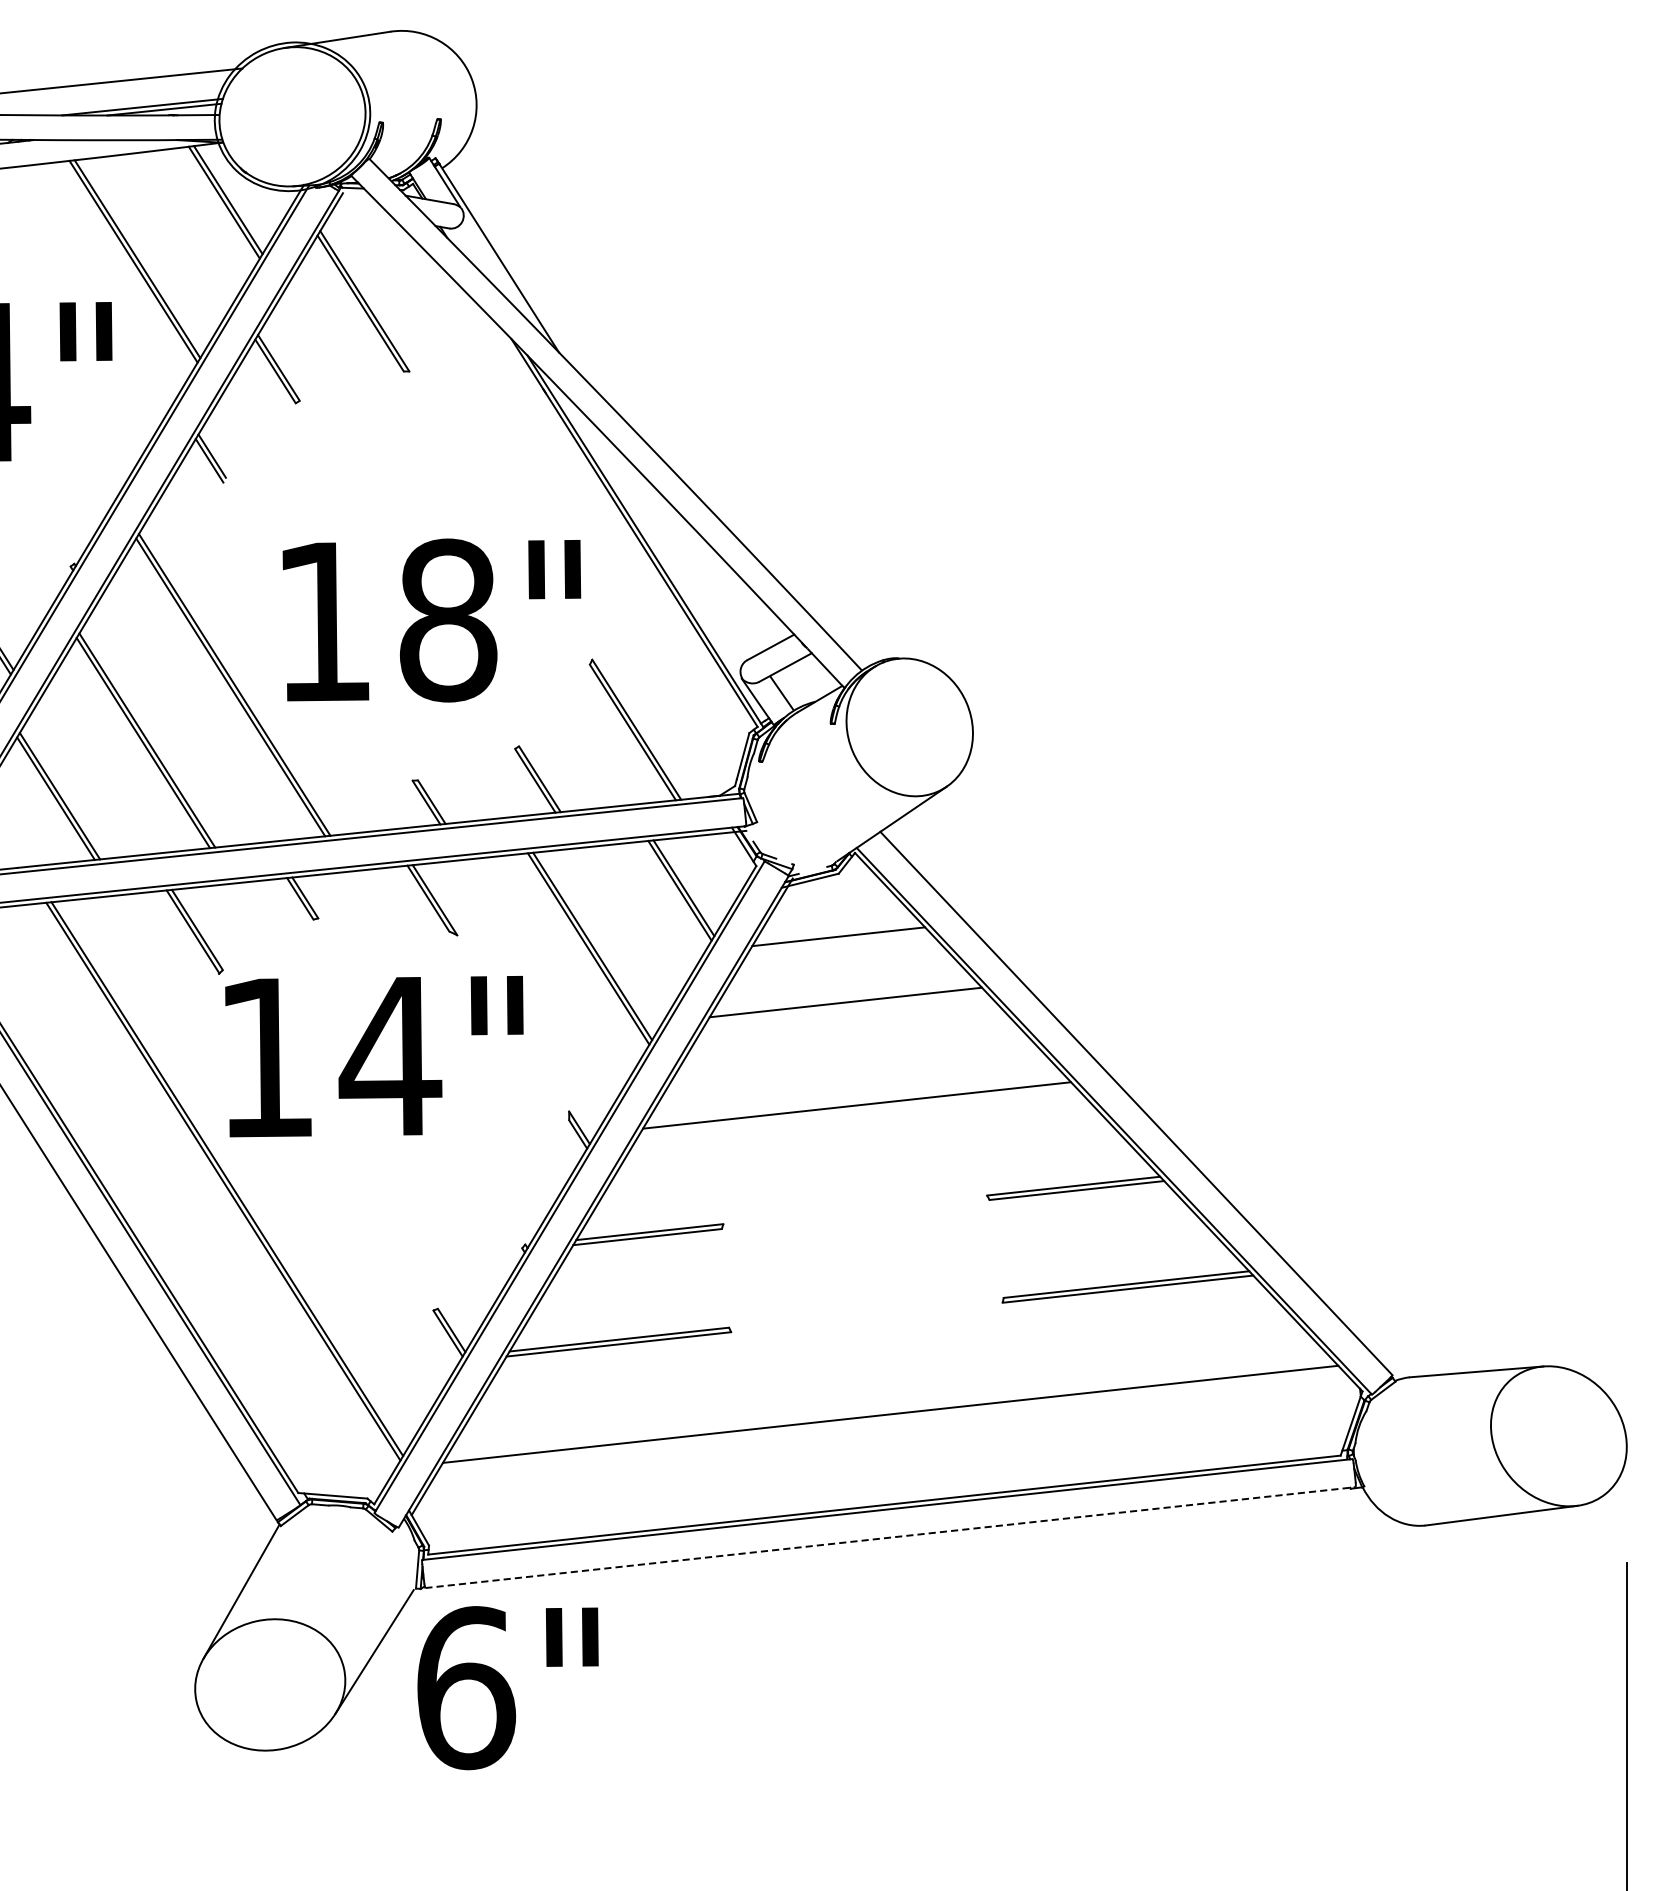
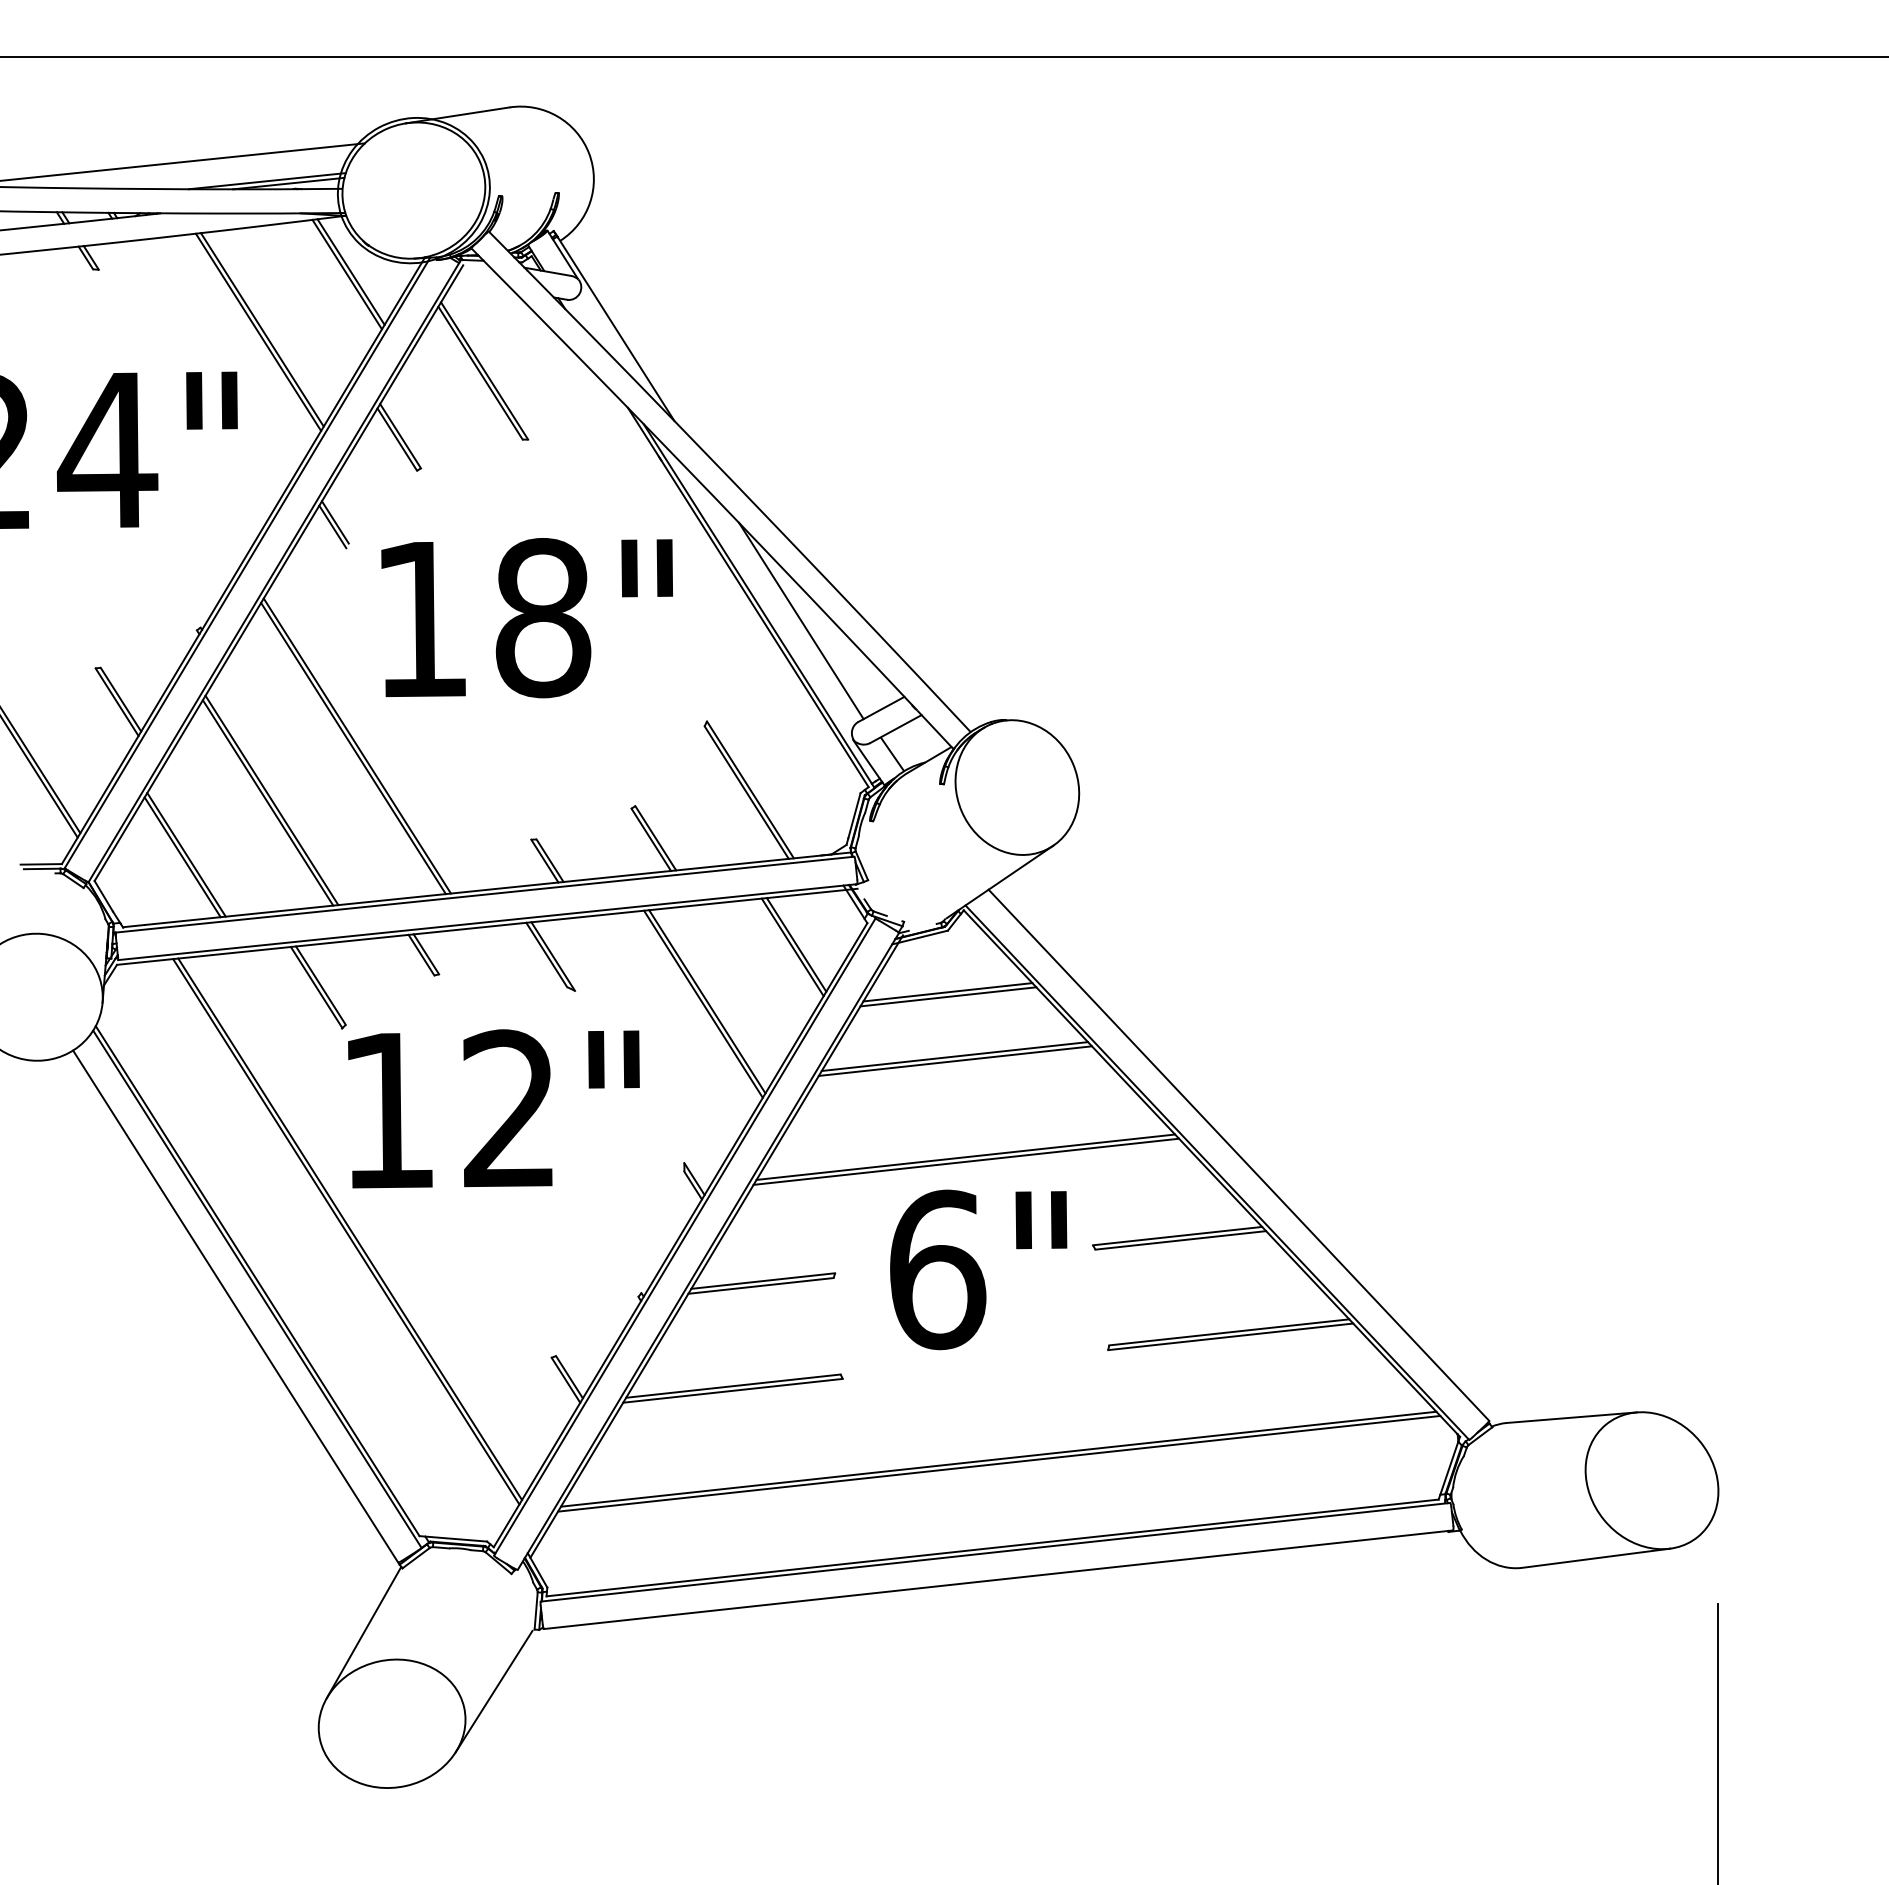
line: (688, 556) -> (801, 620), added
text: (431, 620) -> (526, 618), moved
line: (839, 941) -> (948, 996), added
line: (845, 1006) -> (954, 1060), added
text: (390, 1055) -> (509, 1108), 14" -> 12"
line: (857, 1109) -> (966, 1161), added
line: (891, 1418) -> (999, 1463), added
line: (890, 1537) -> (998, 1579), dashed -> solid
text: (507, 1687) -> (978, 1269), moved

